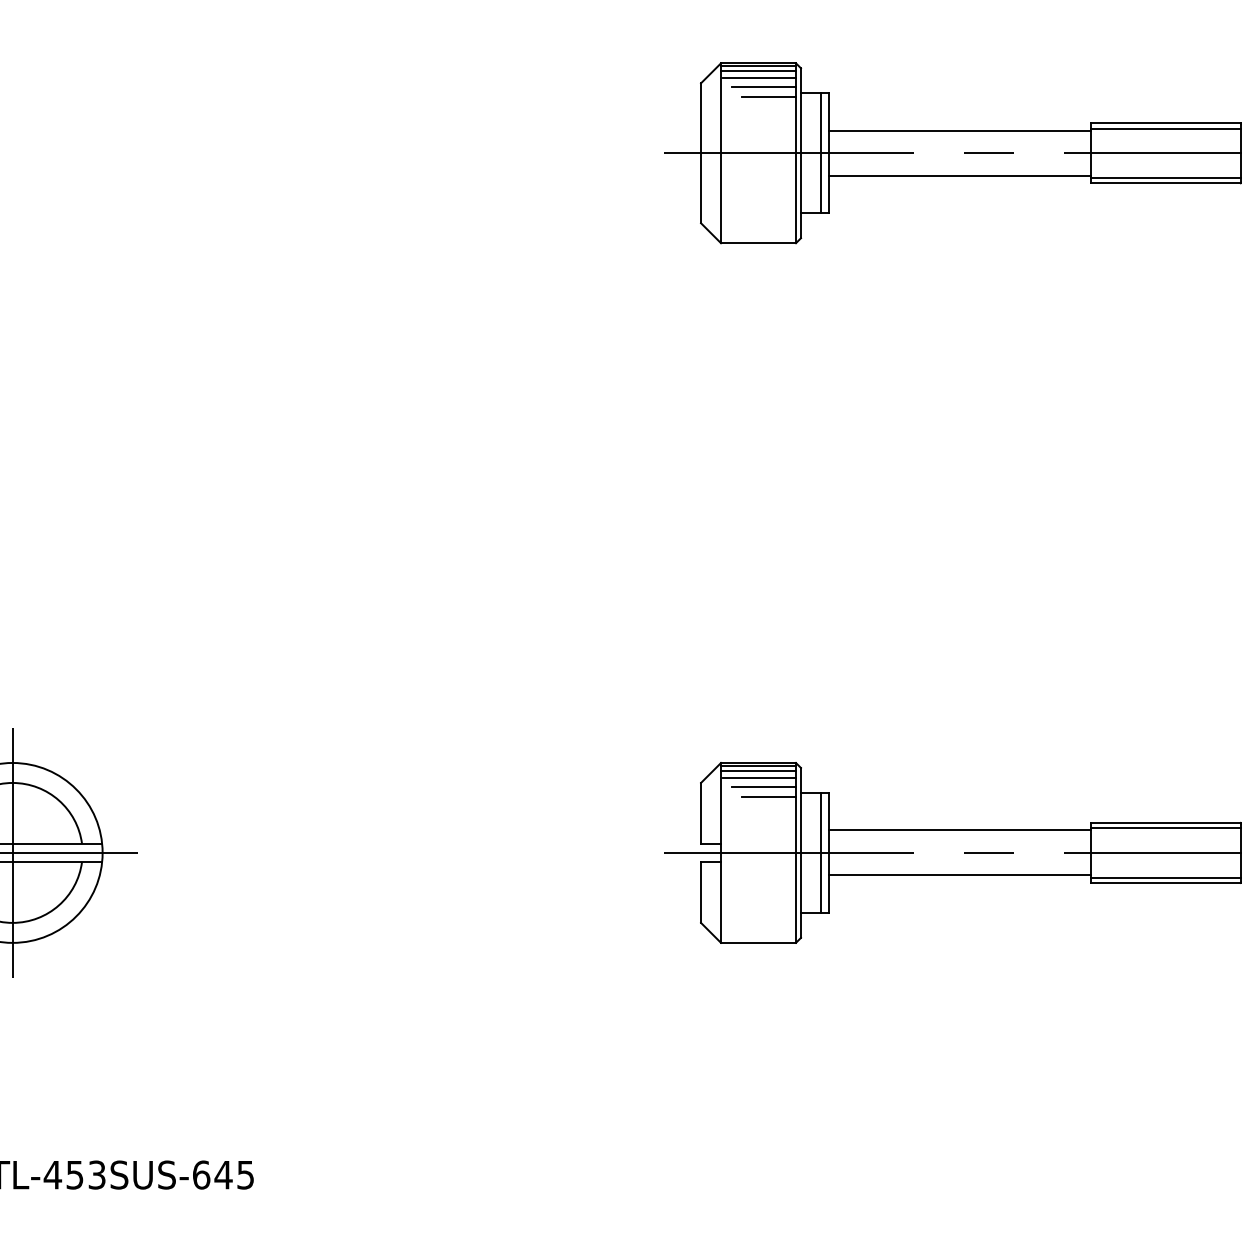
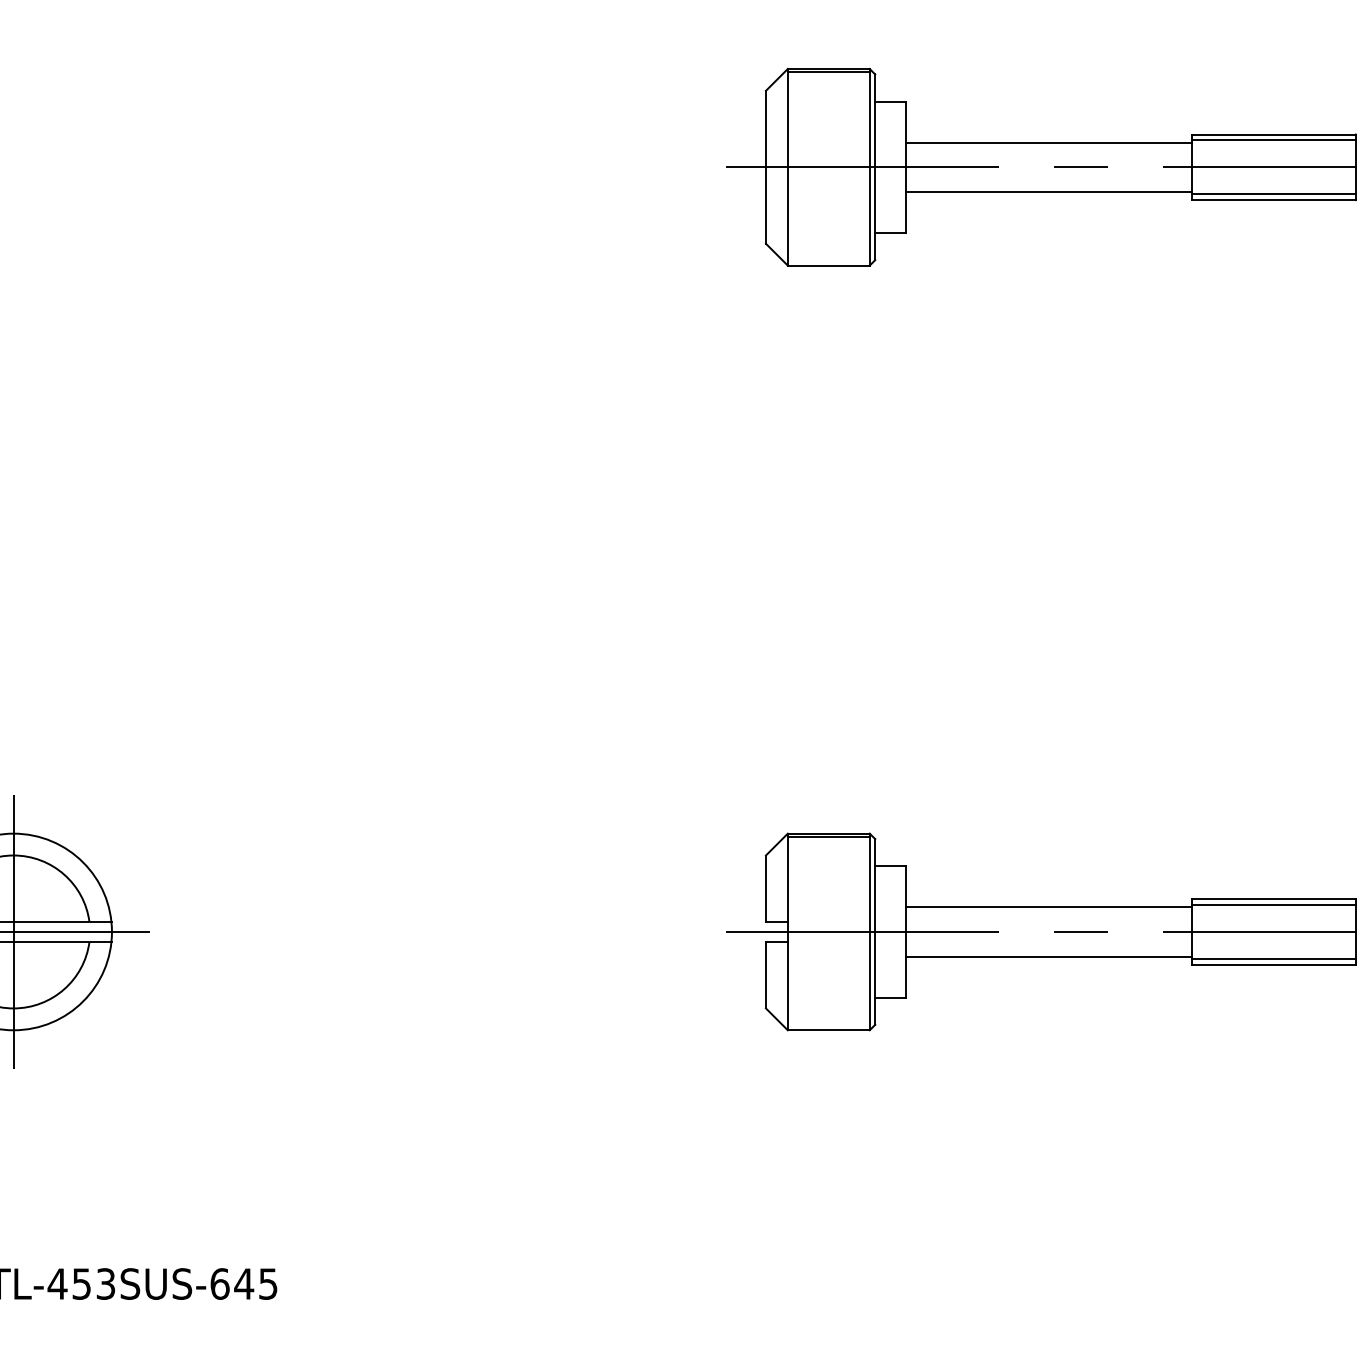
line: (758, 71) -> (828, 77), removed
line: (759, 78) -> (829, 85), removed
line: (764, 87) -> (835, 95), removed
line: (769, 97) -> (840, 106), removed
line: (820, 153) -> (896, 167), removed
line: (758, 770) -> (828, 841), removed
line: (759, 777) -> (829, 849), removed
line: (764, 786) -> (835, 859), removed
line: (769, 796) -> (840, 870), removed
line: (820, 852) -> (896, 931), removed

